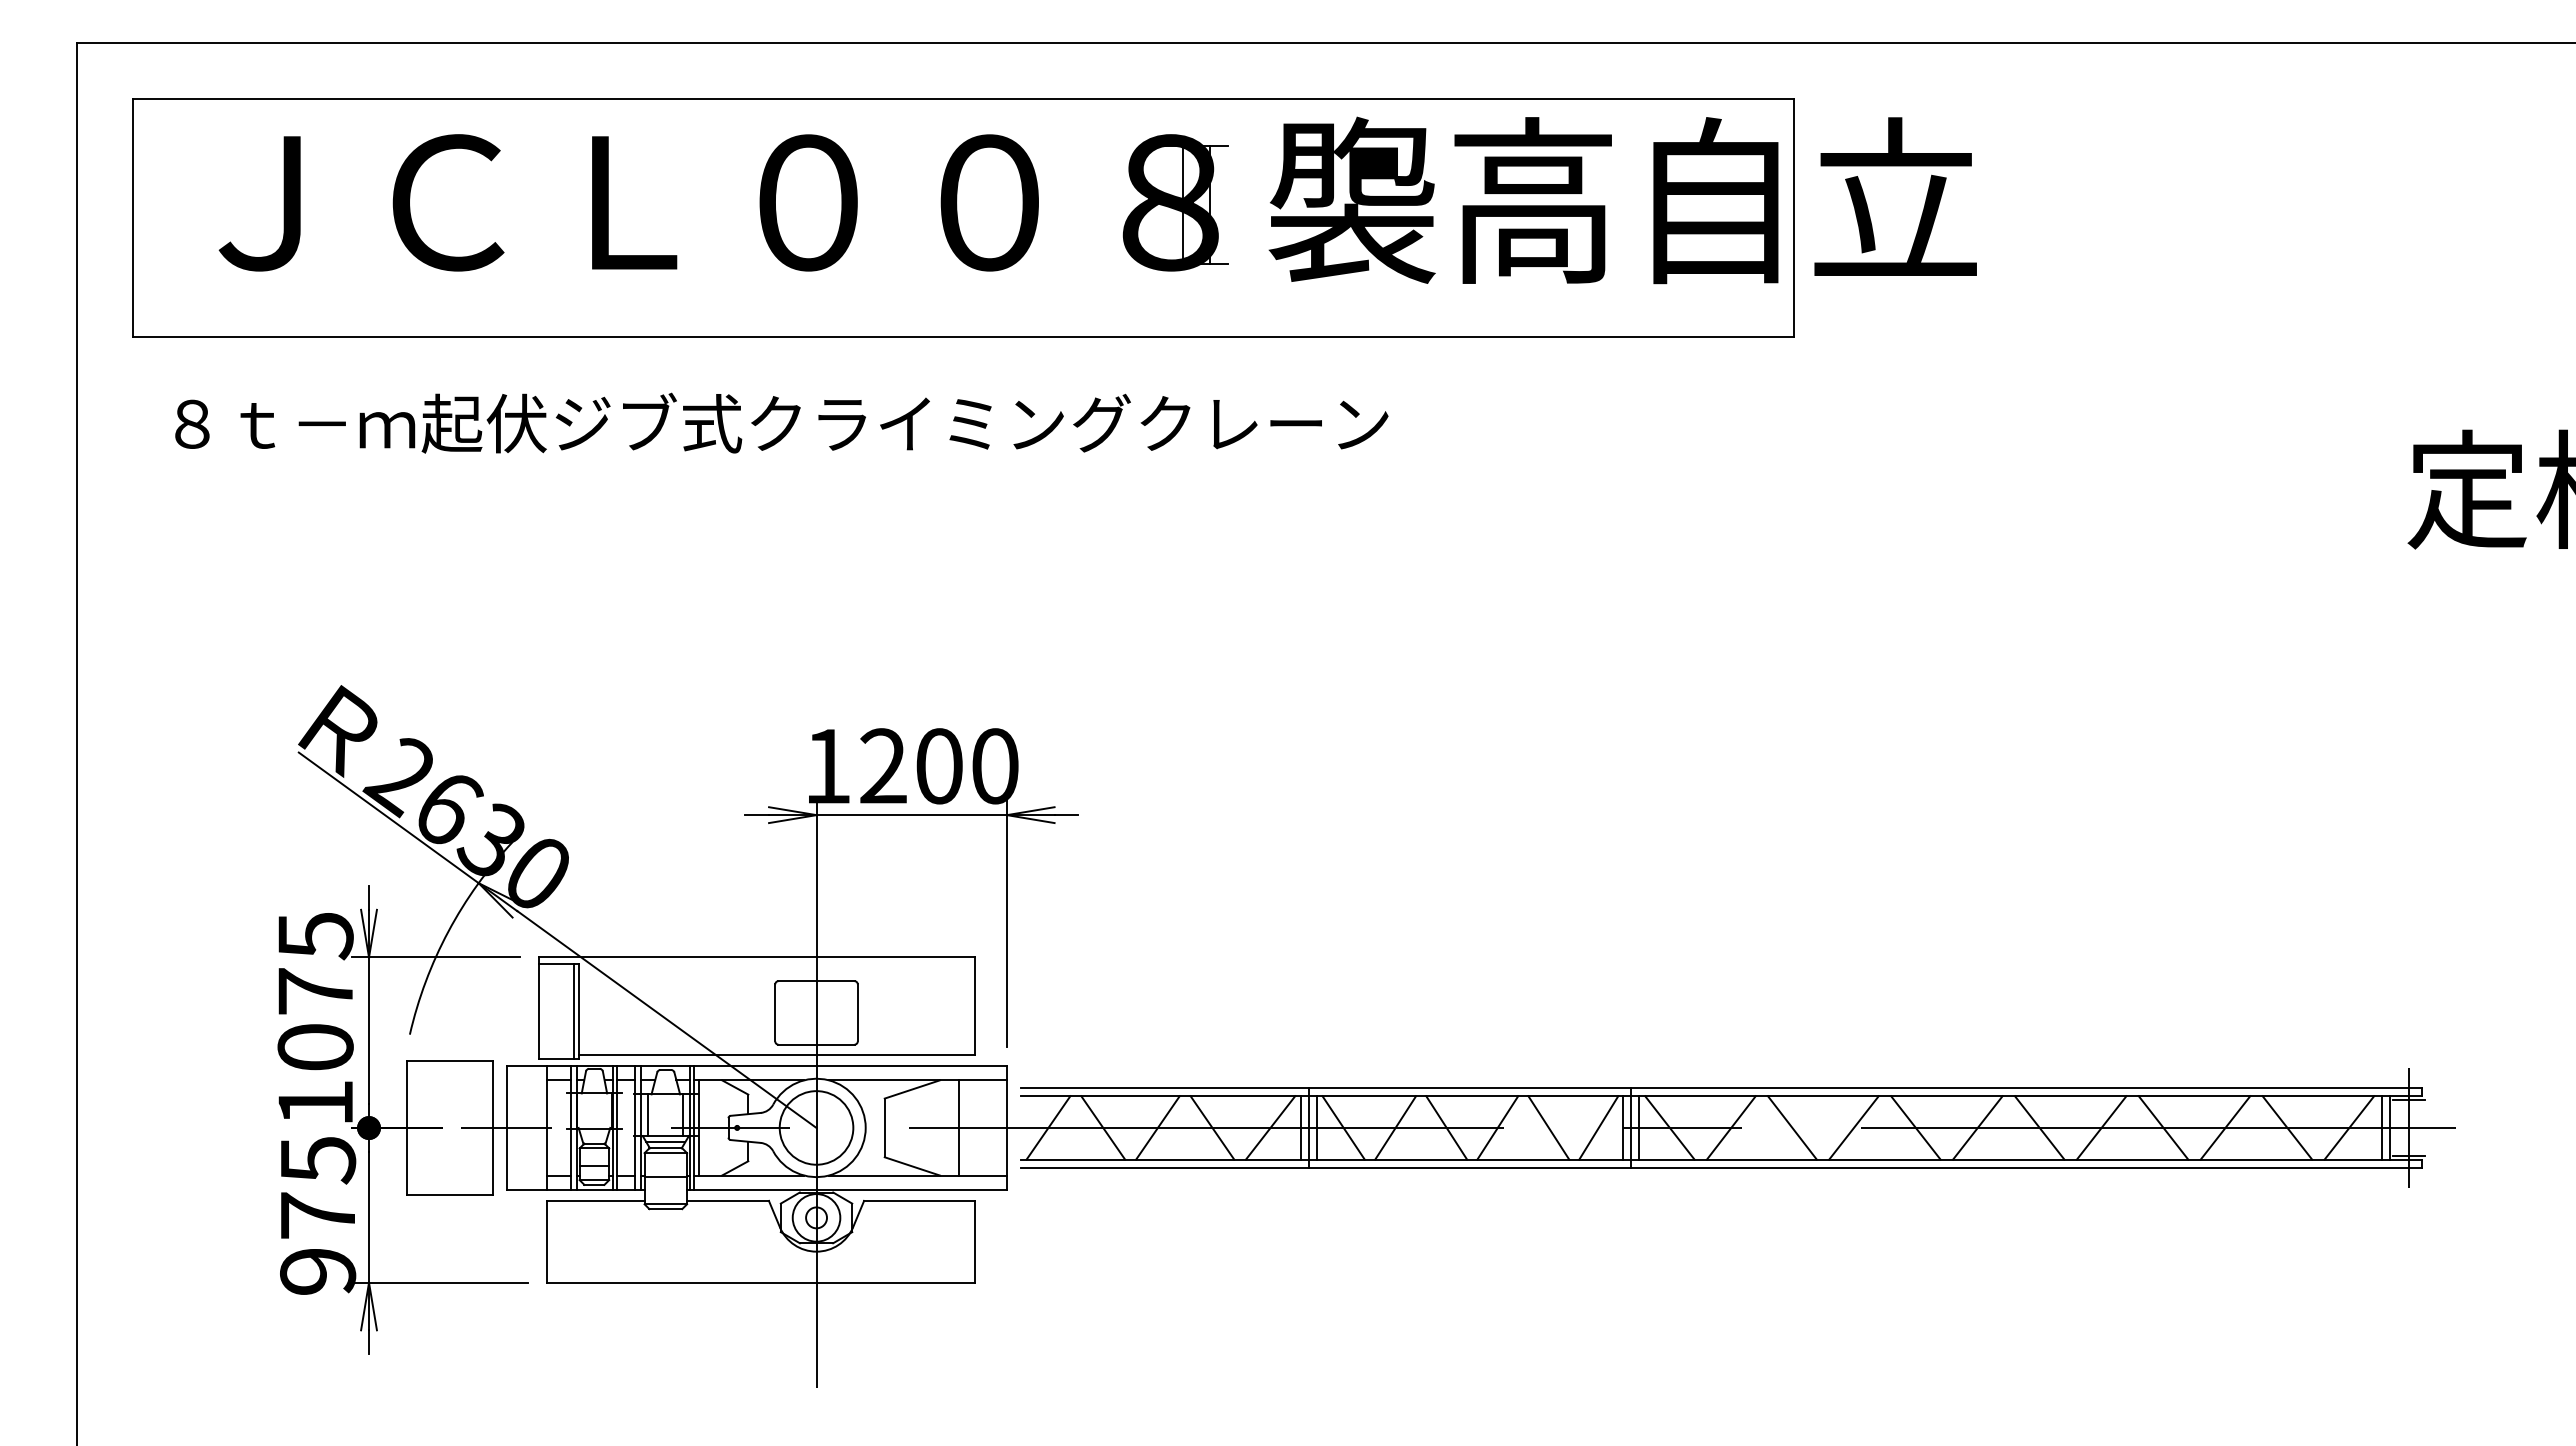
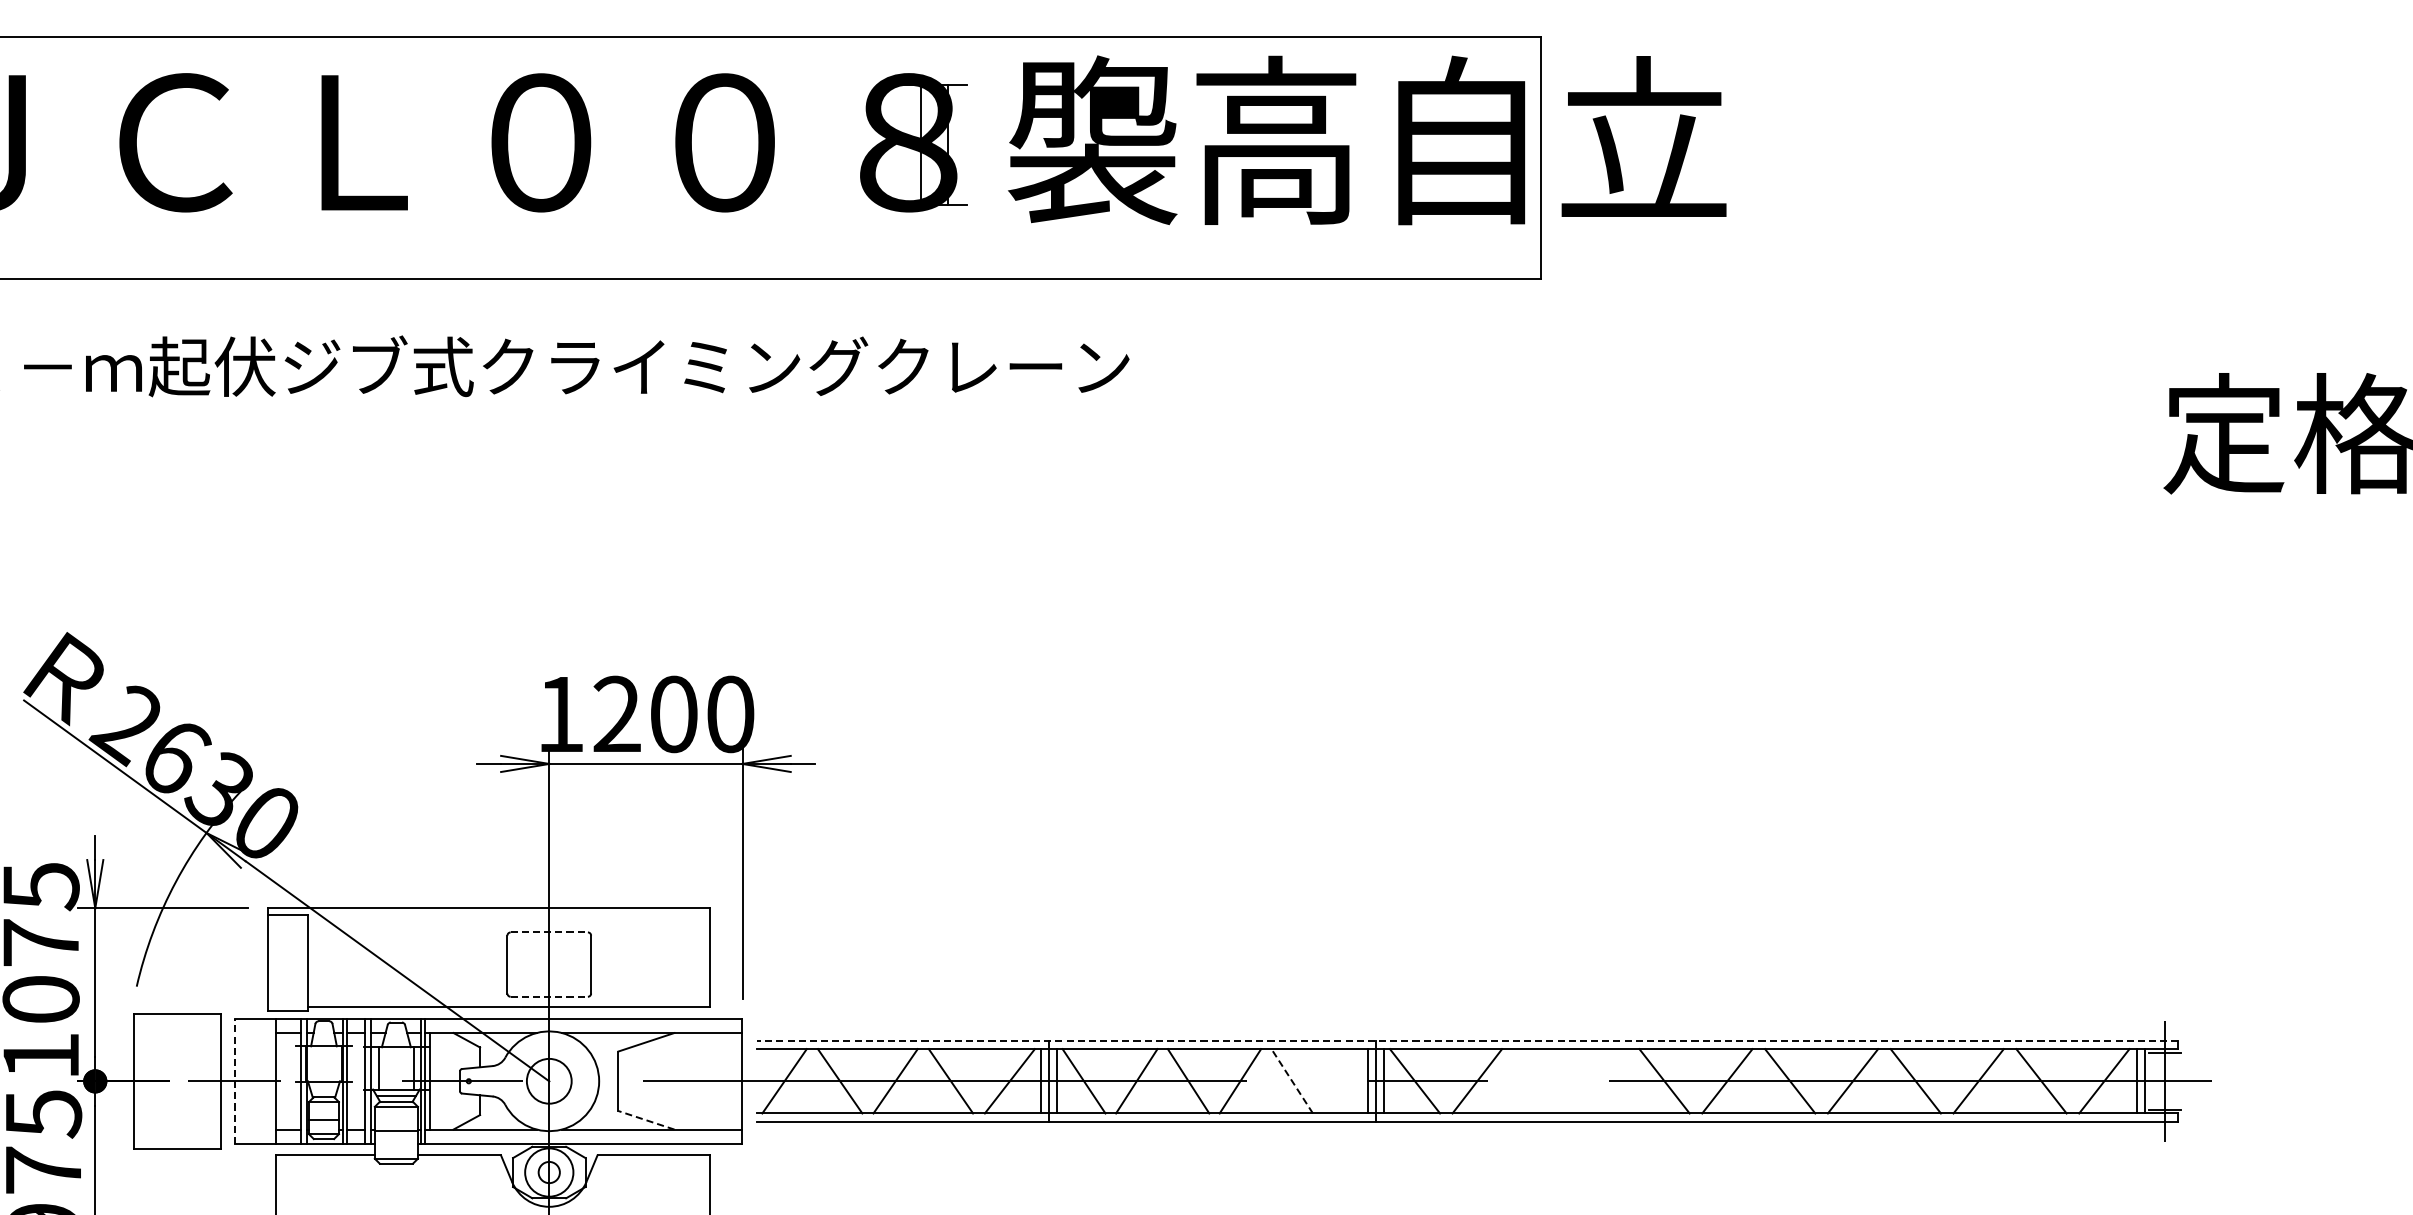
line: (817, 981) -> (550, 932), solid -> dashed
line: (573, 1010) -> (302, 962), removed
line: (817, 1044) -> (550, 996), solid -> dashed
line: (1721, 1088) -> (1467, 1041), solid -> dashed
line: (507, 1127) -> (235, 1080), solid -> dashed
circle: (816, 1127) -> (549, 1080), size x0.6
line: (959, 1127) -> (694, 1080), removed
line: (1548, 1127) -> (1291, 1080), solid -> dashed
line: (1598, 1127) -> (1342, 1080), removed
line: (1791, 1127) -> (1538, 1080), removed
line: (1853, 1127) -> (1601, 1080), removed
line: (911, 1166) -> (645, 1120), solid -> dashed

